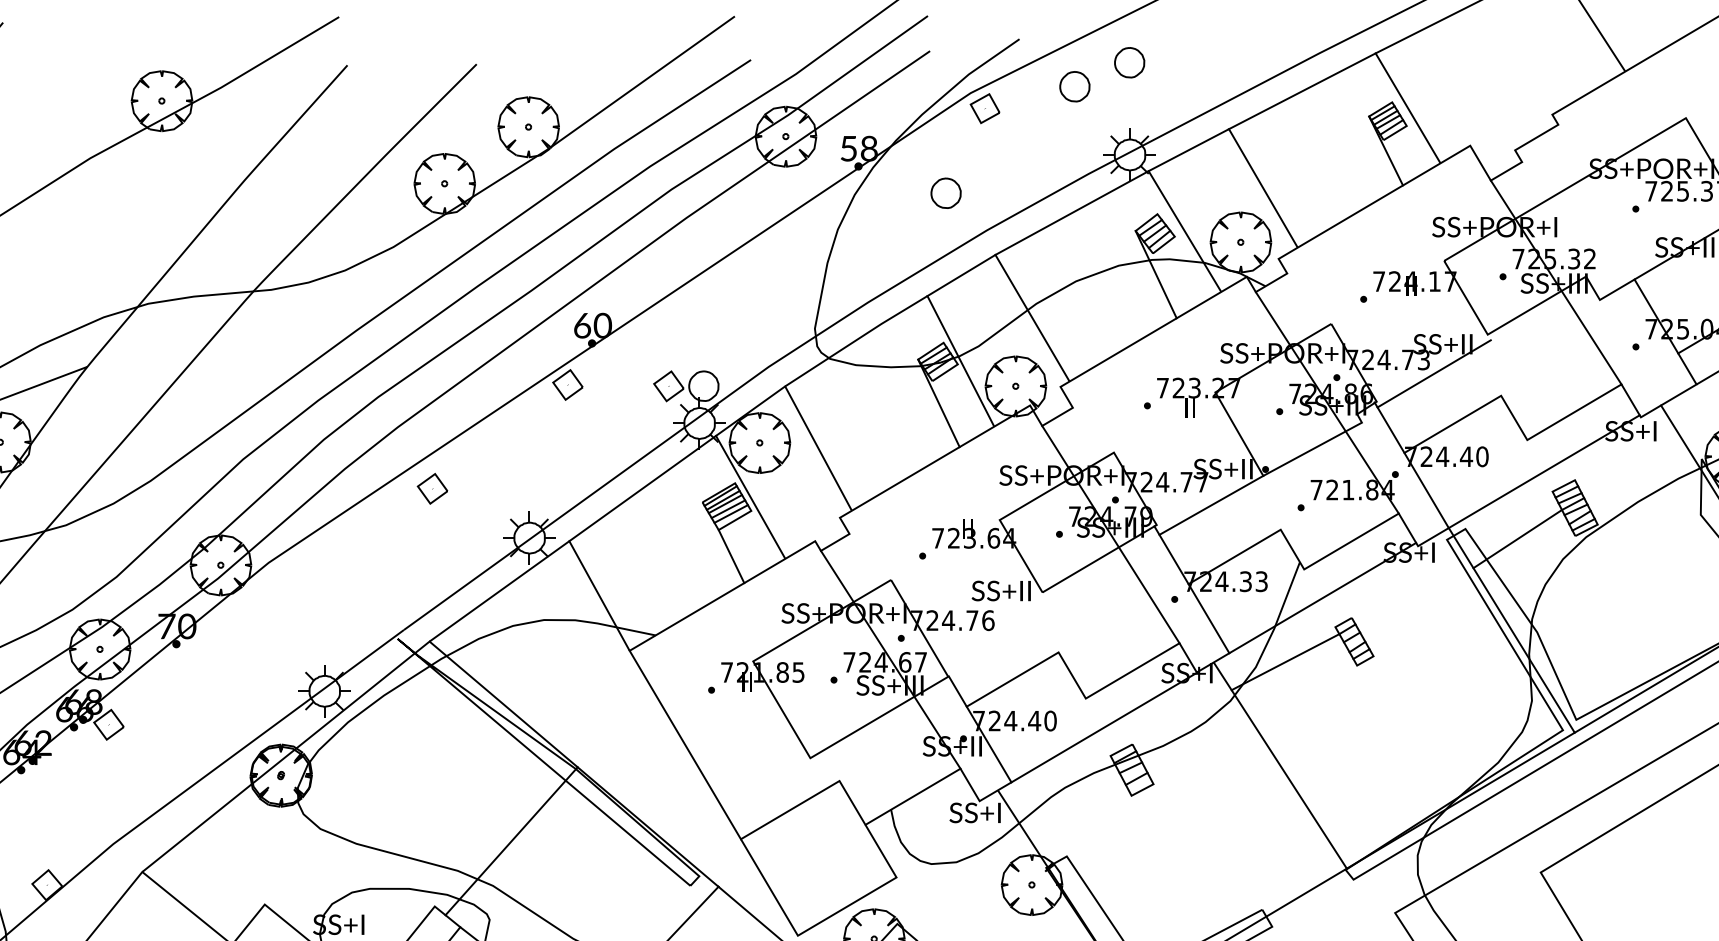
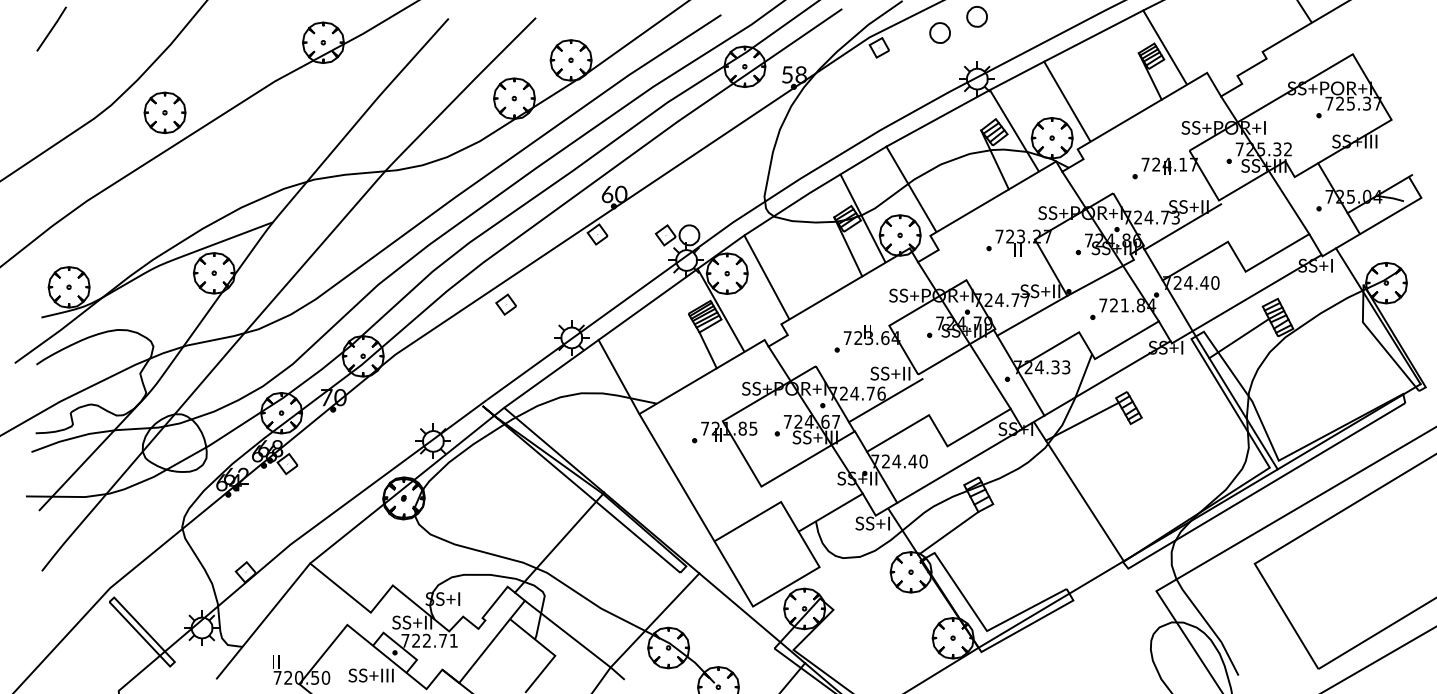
part: (945, 192) -> (852, 104), removed
line: (994, 630) -> (885, 400), added
line: (1087, 827) -> (948, 533), added

